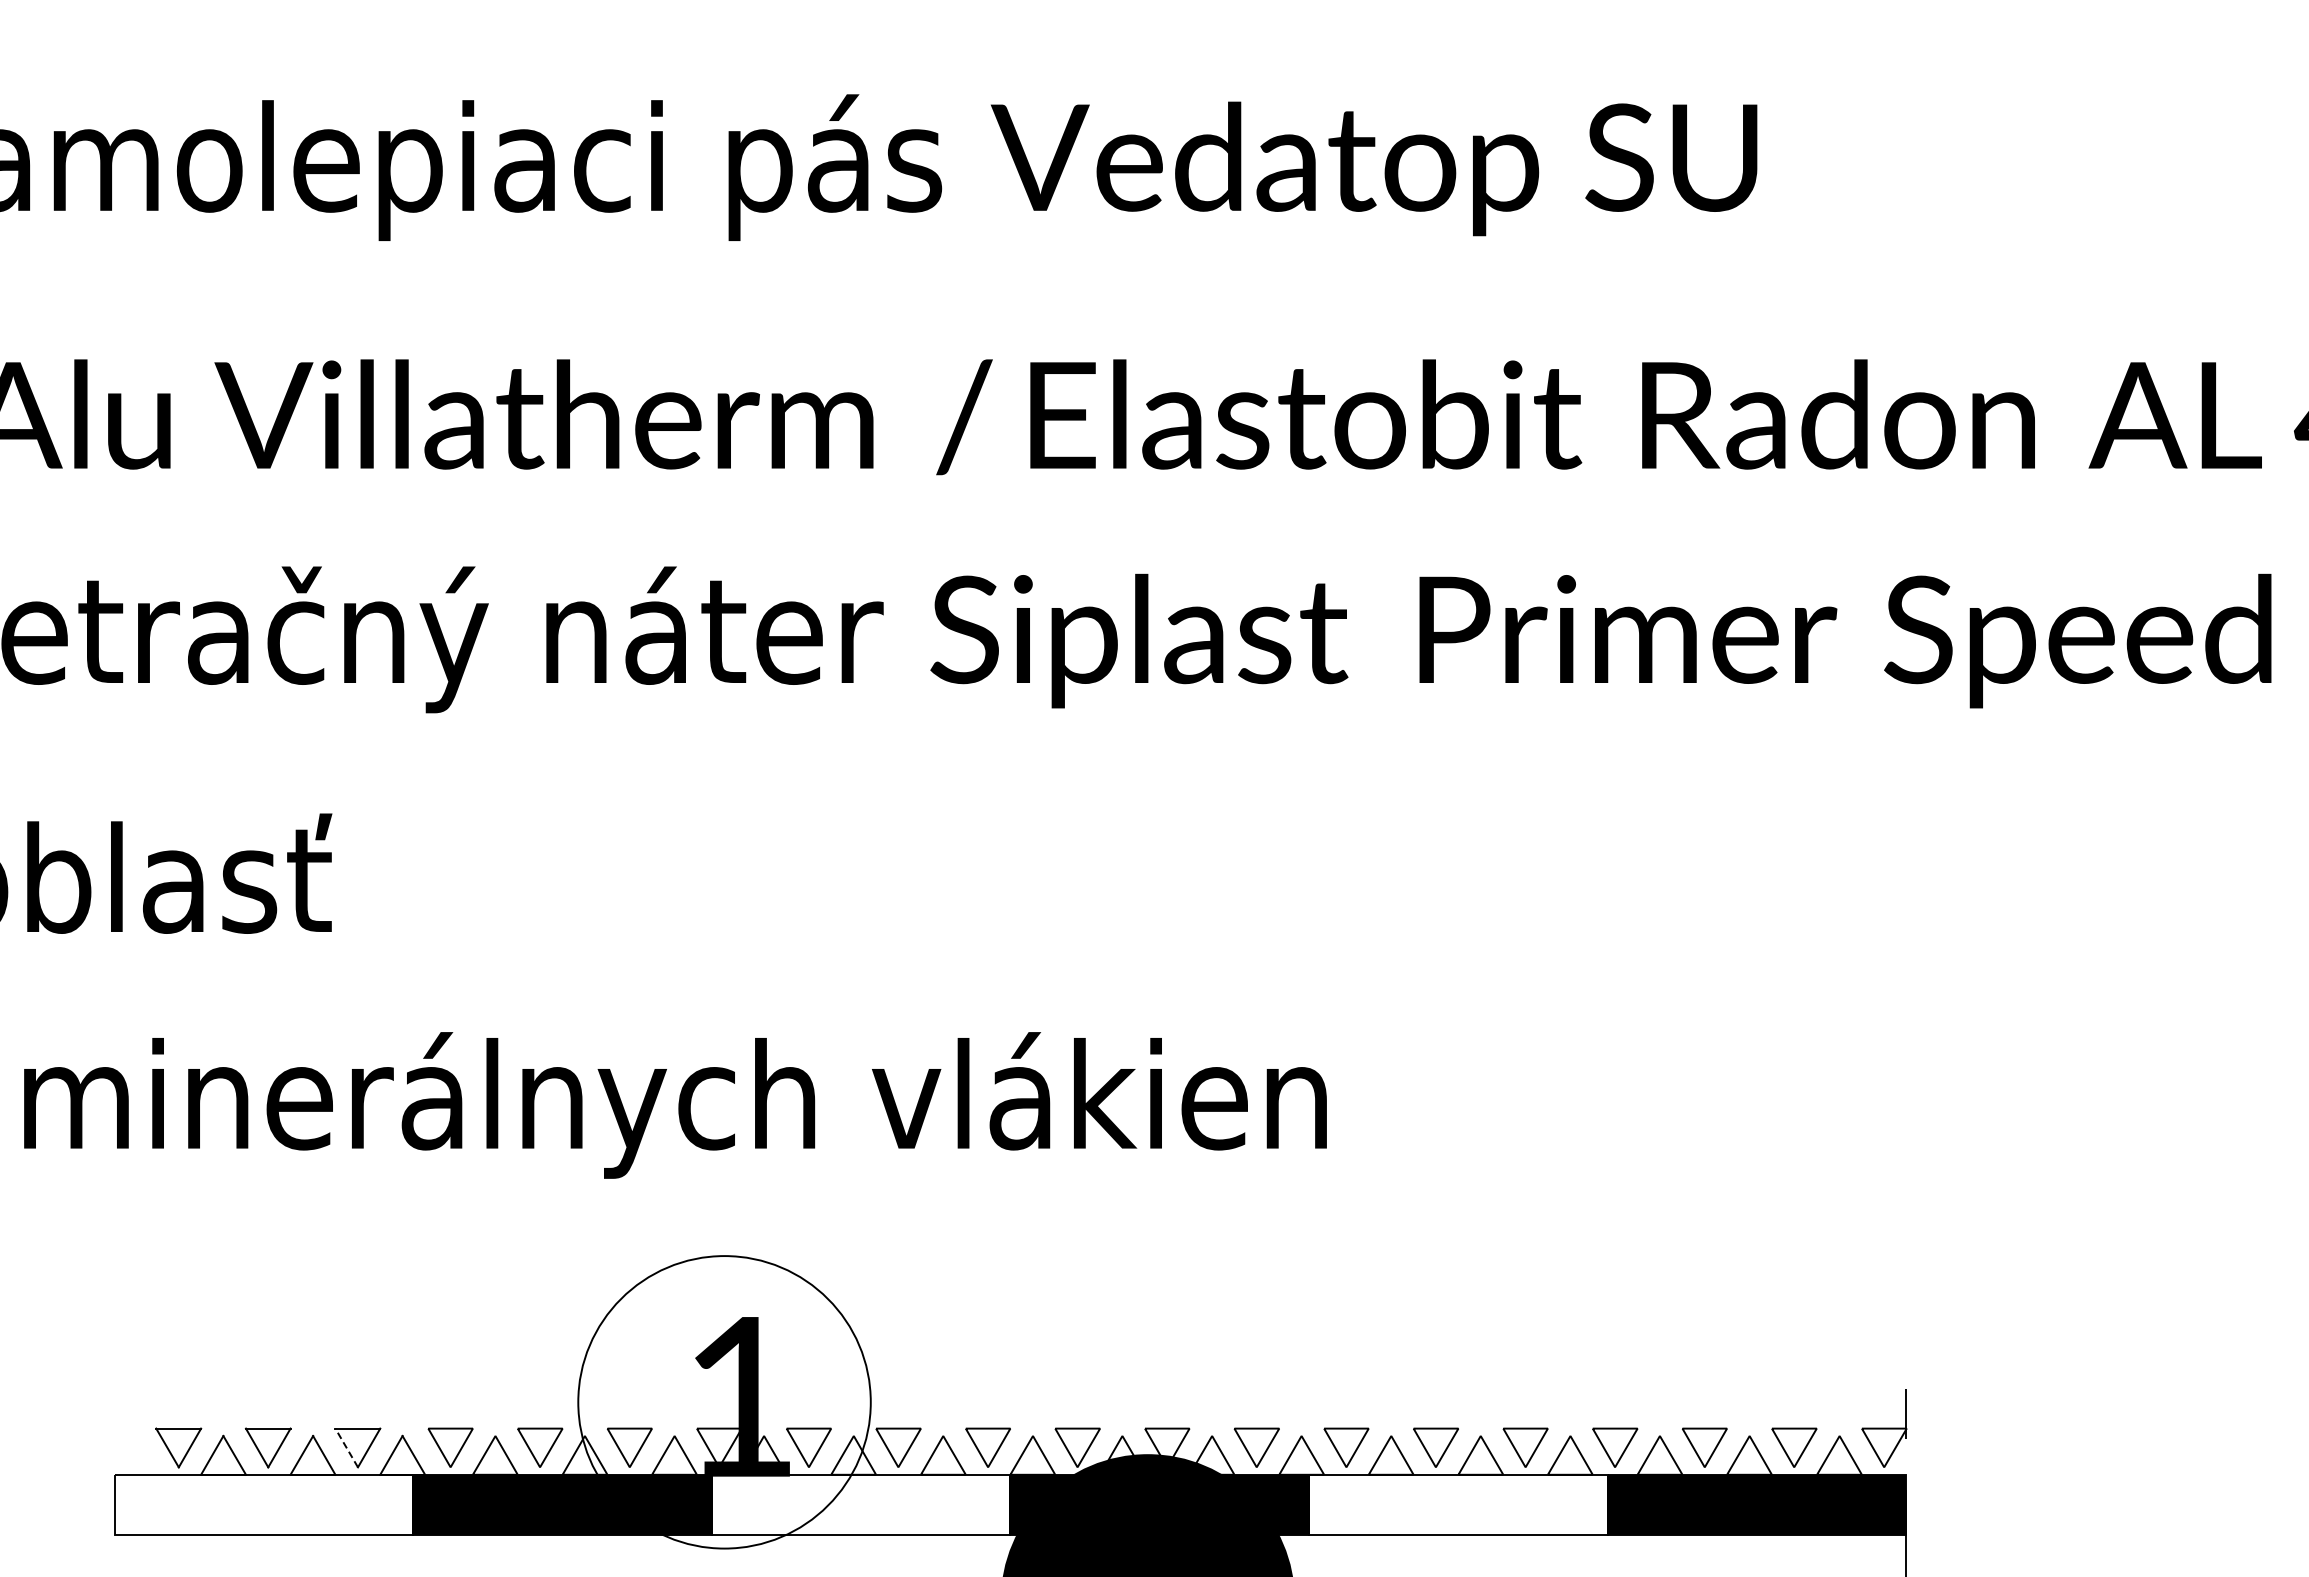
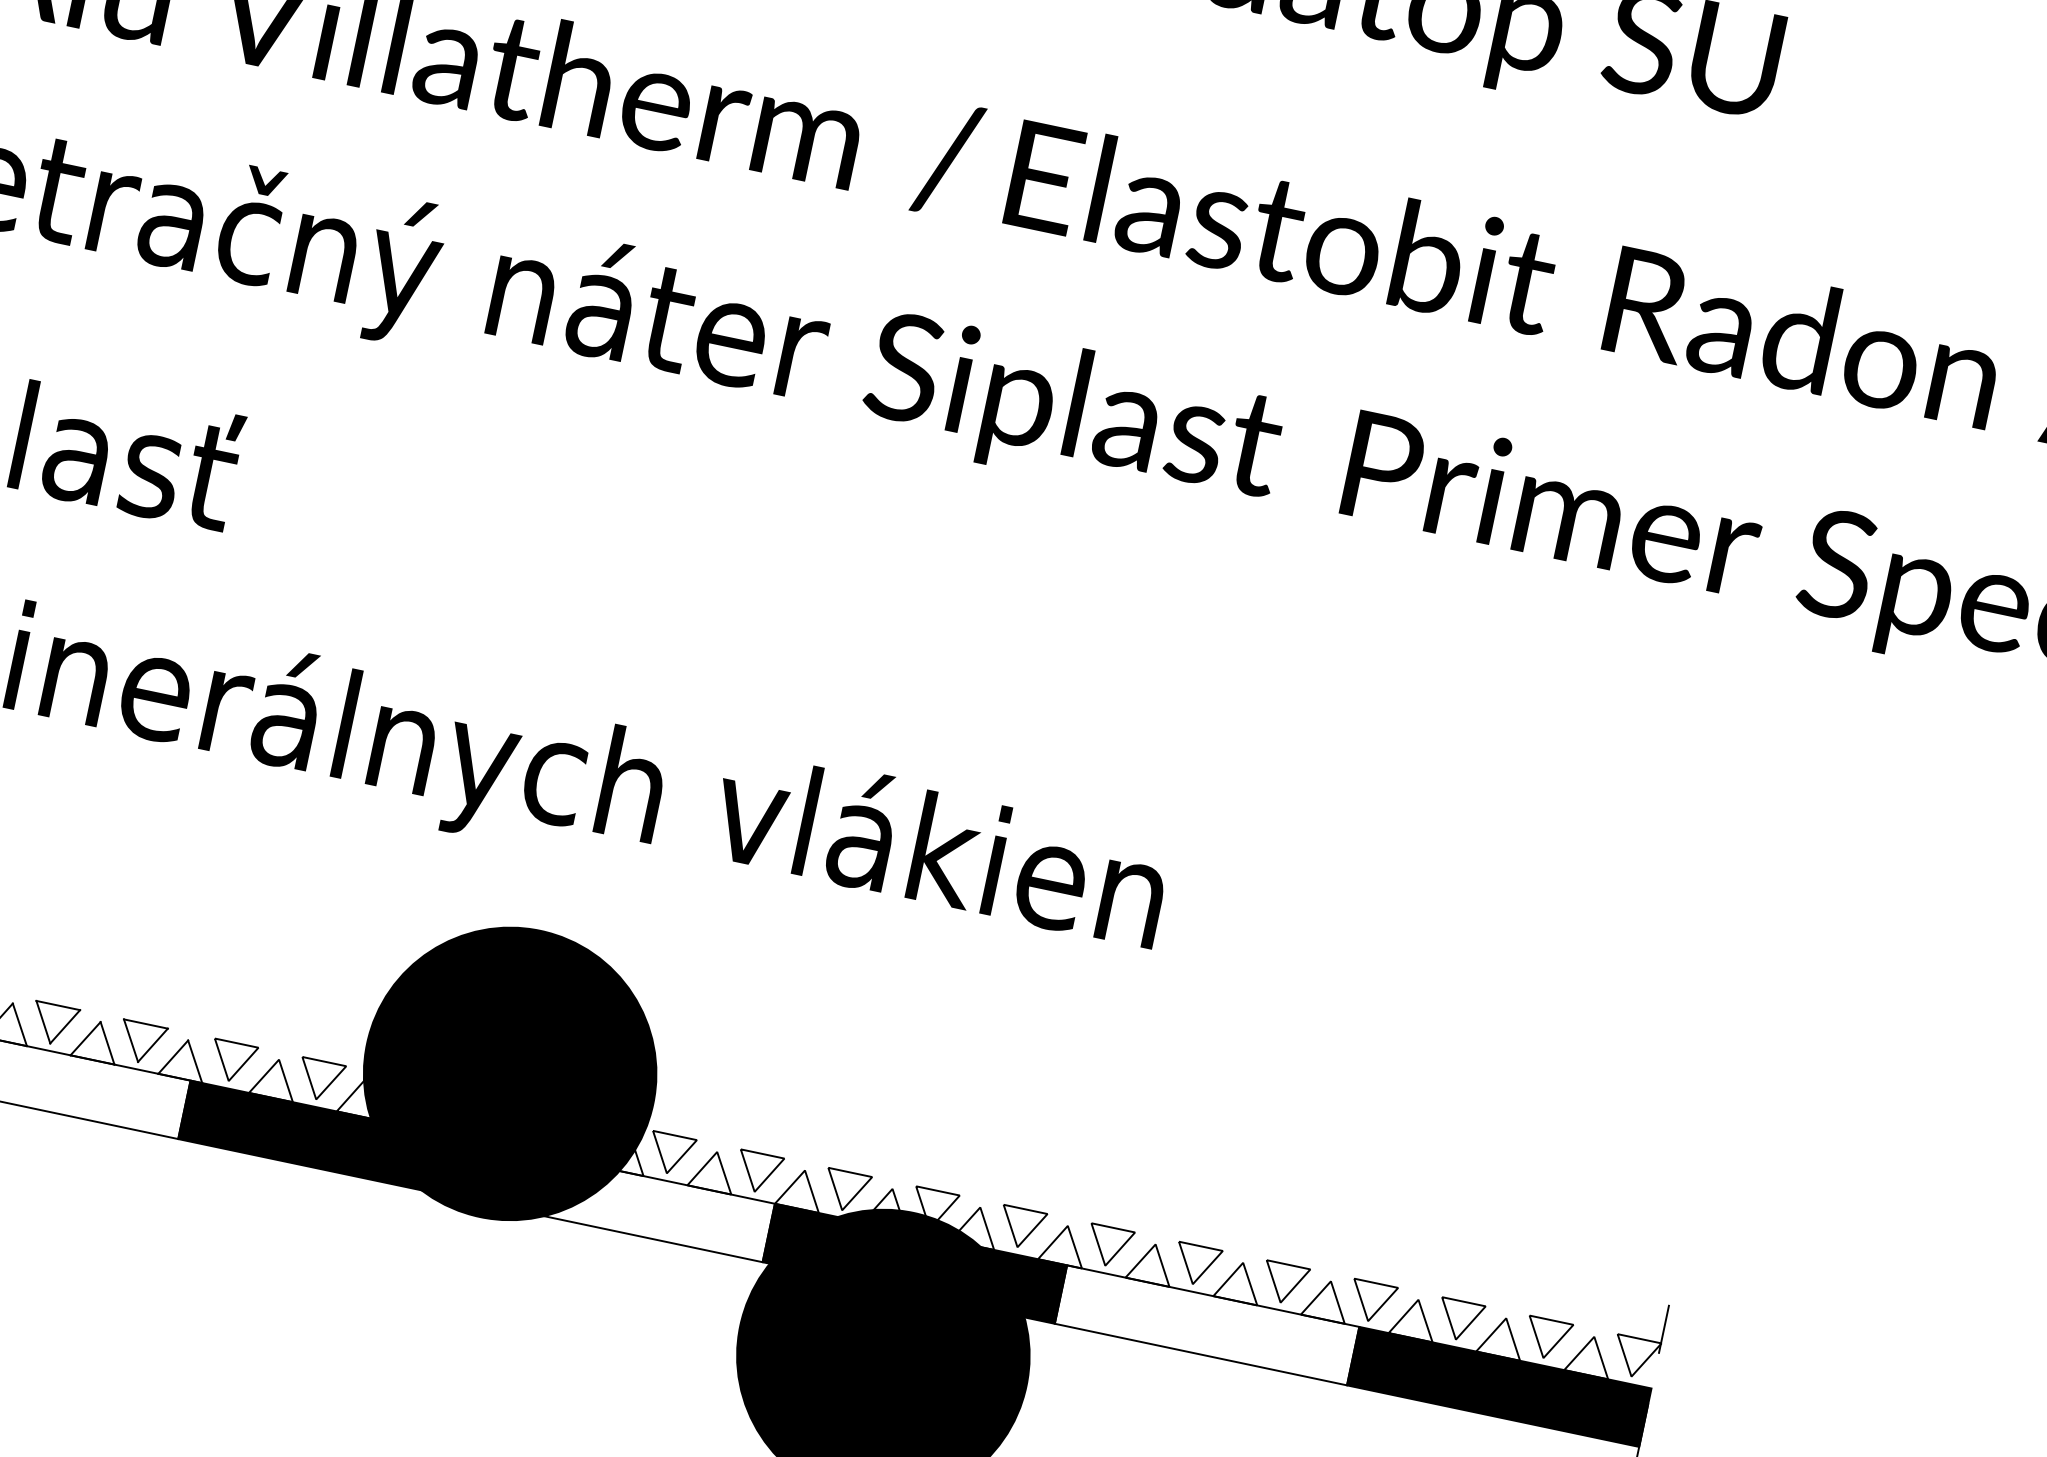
fill: (724, 1402) -> (510, 1074), added
line: (346, 1447) -> (130, 1040), dashed -> solid

